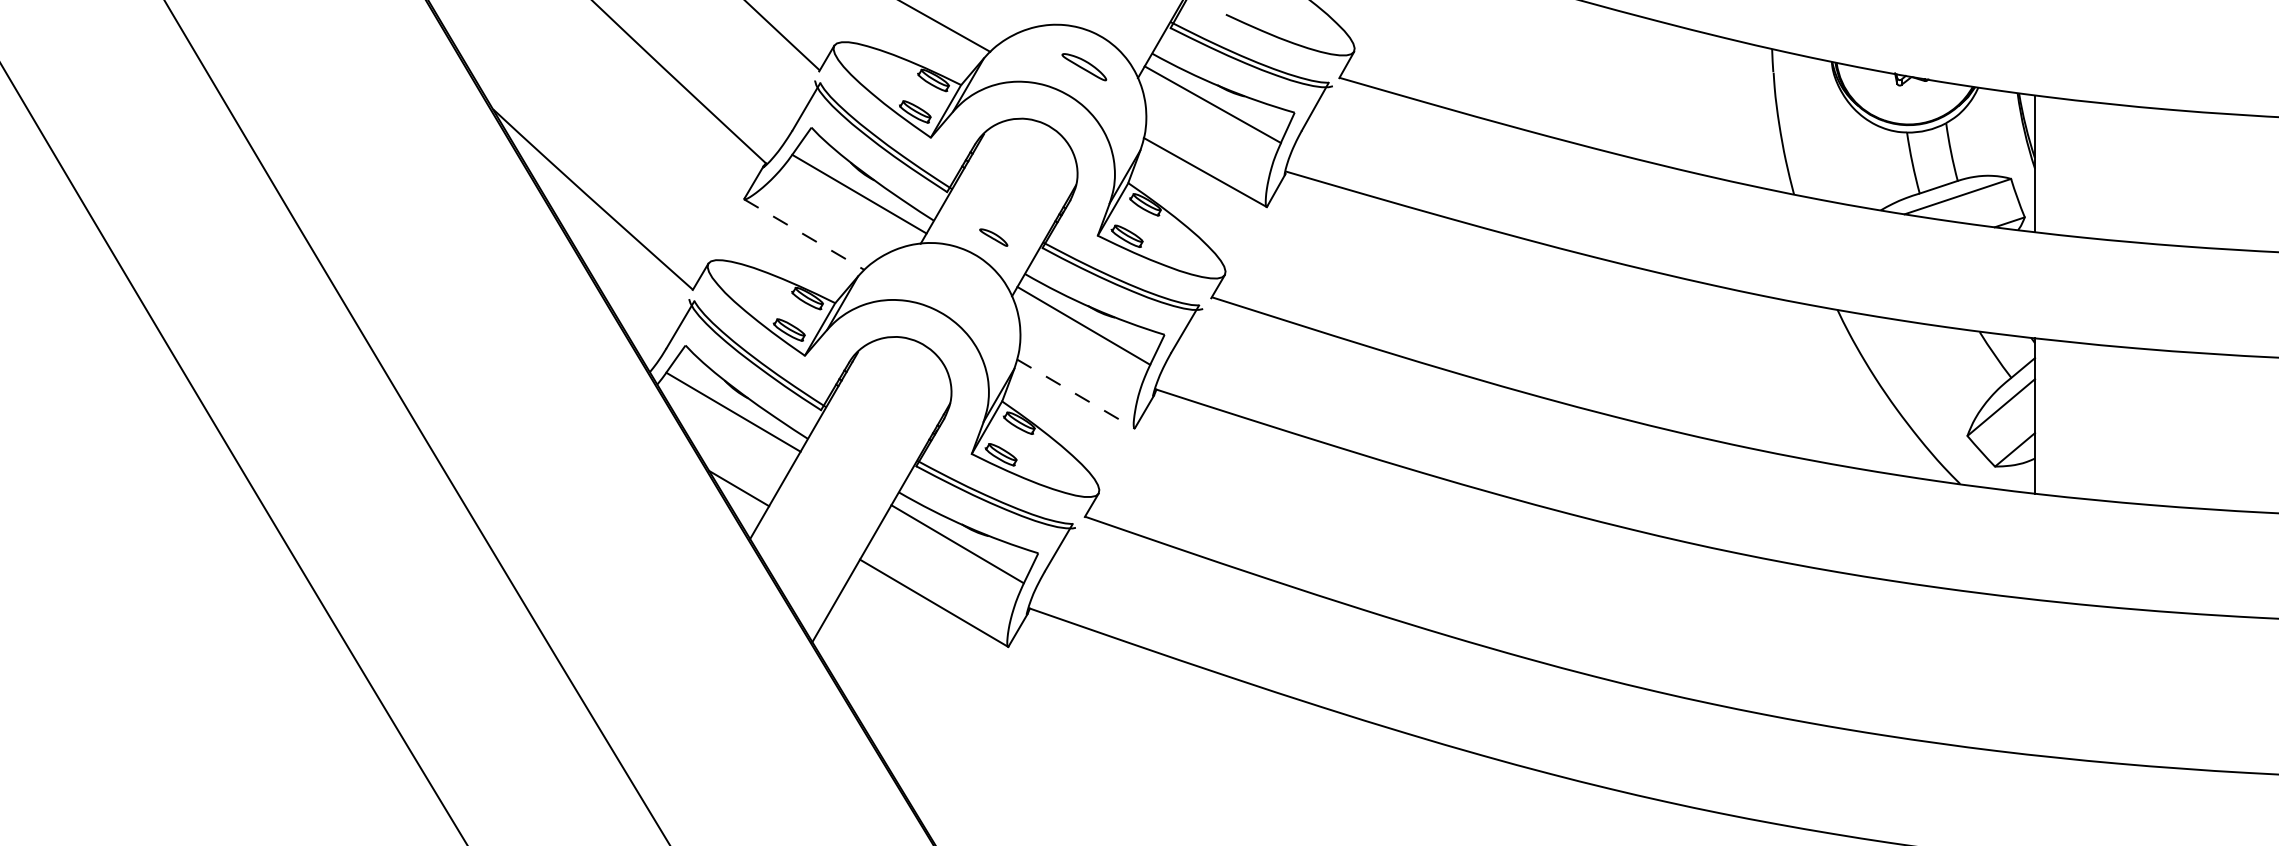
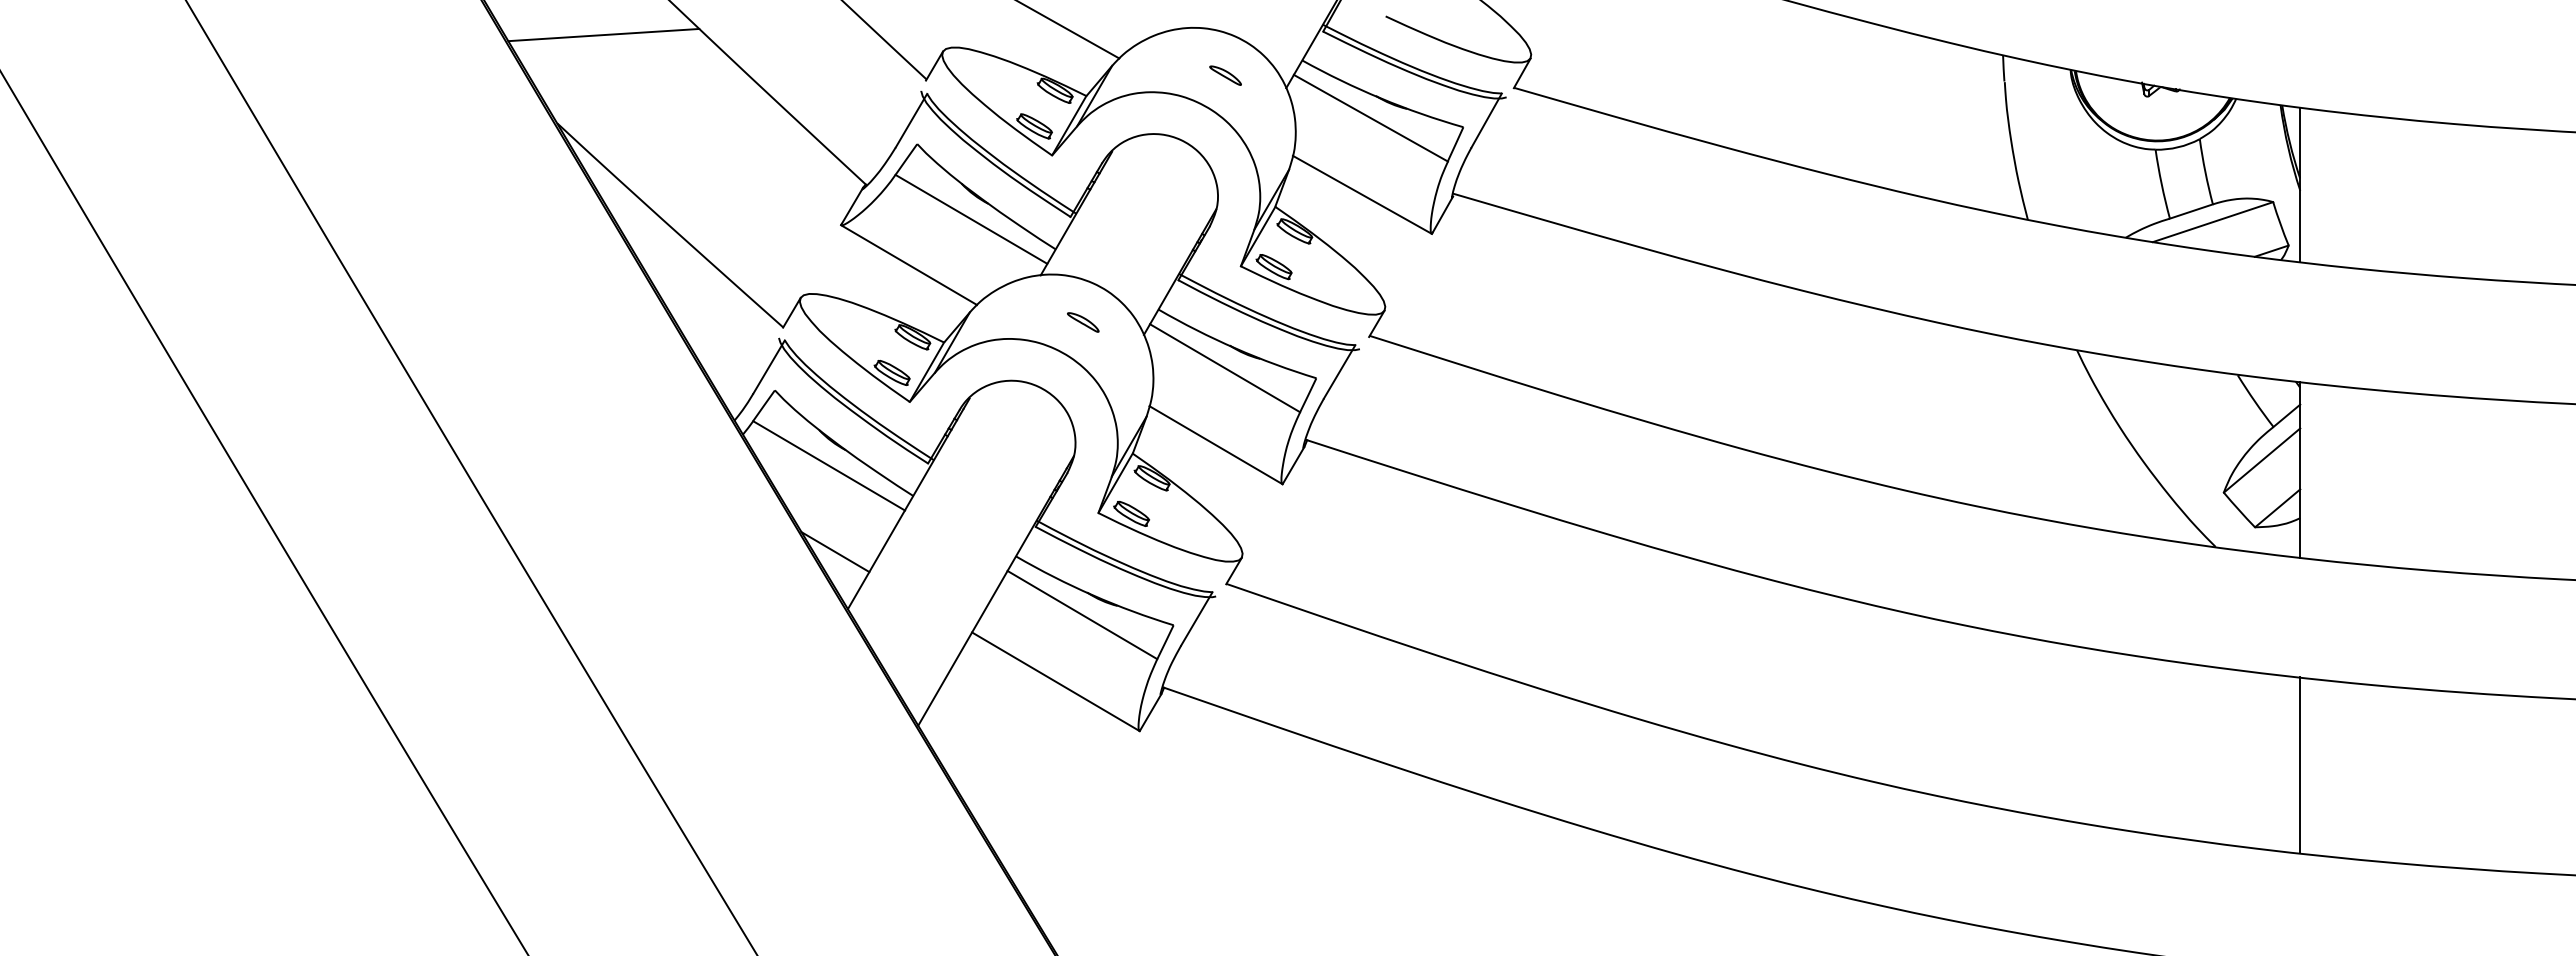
line: (533, 30) -> (603, 34), added
part: (1084, 66) -> (1225, 75), size x0.62
line: (804, 235) -> (909, 265), dashed -> solid
part: (993, 237) -> (1083, 322), moved
line: (1076, 394) -> (1216, 445), dashed -> solid
line: (2035, 676) -> (2300, 764), added

